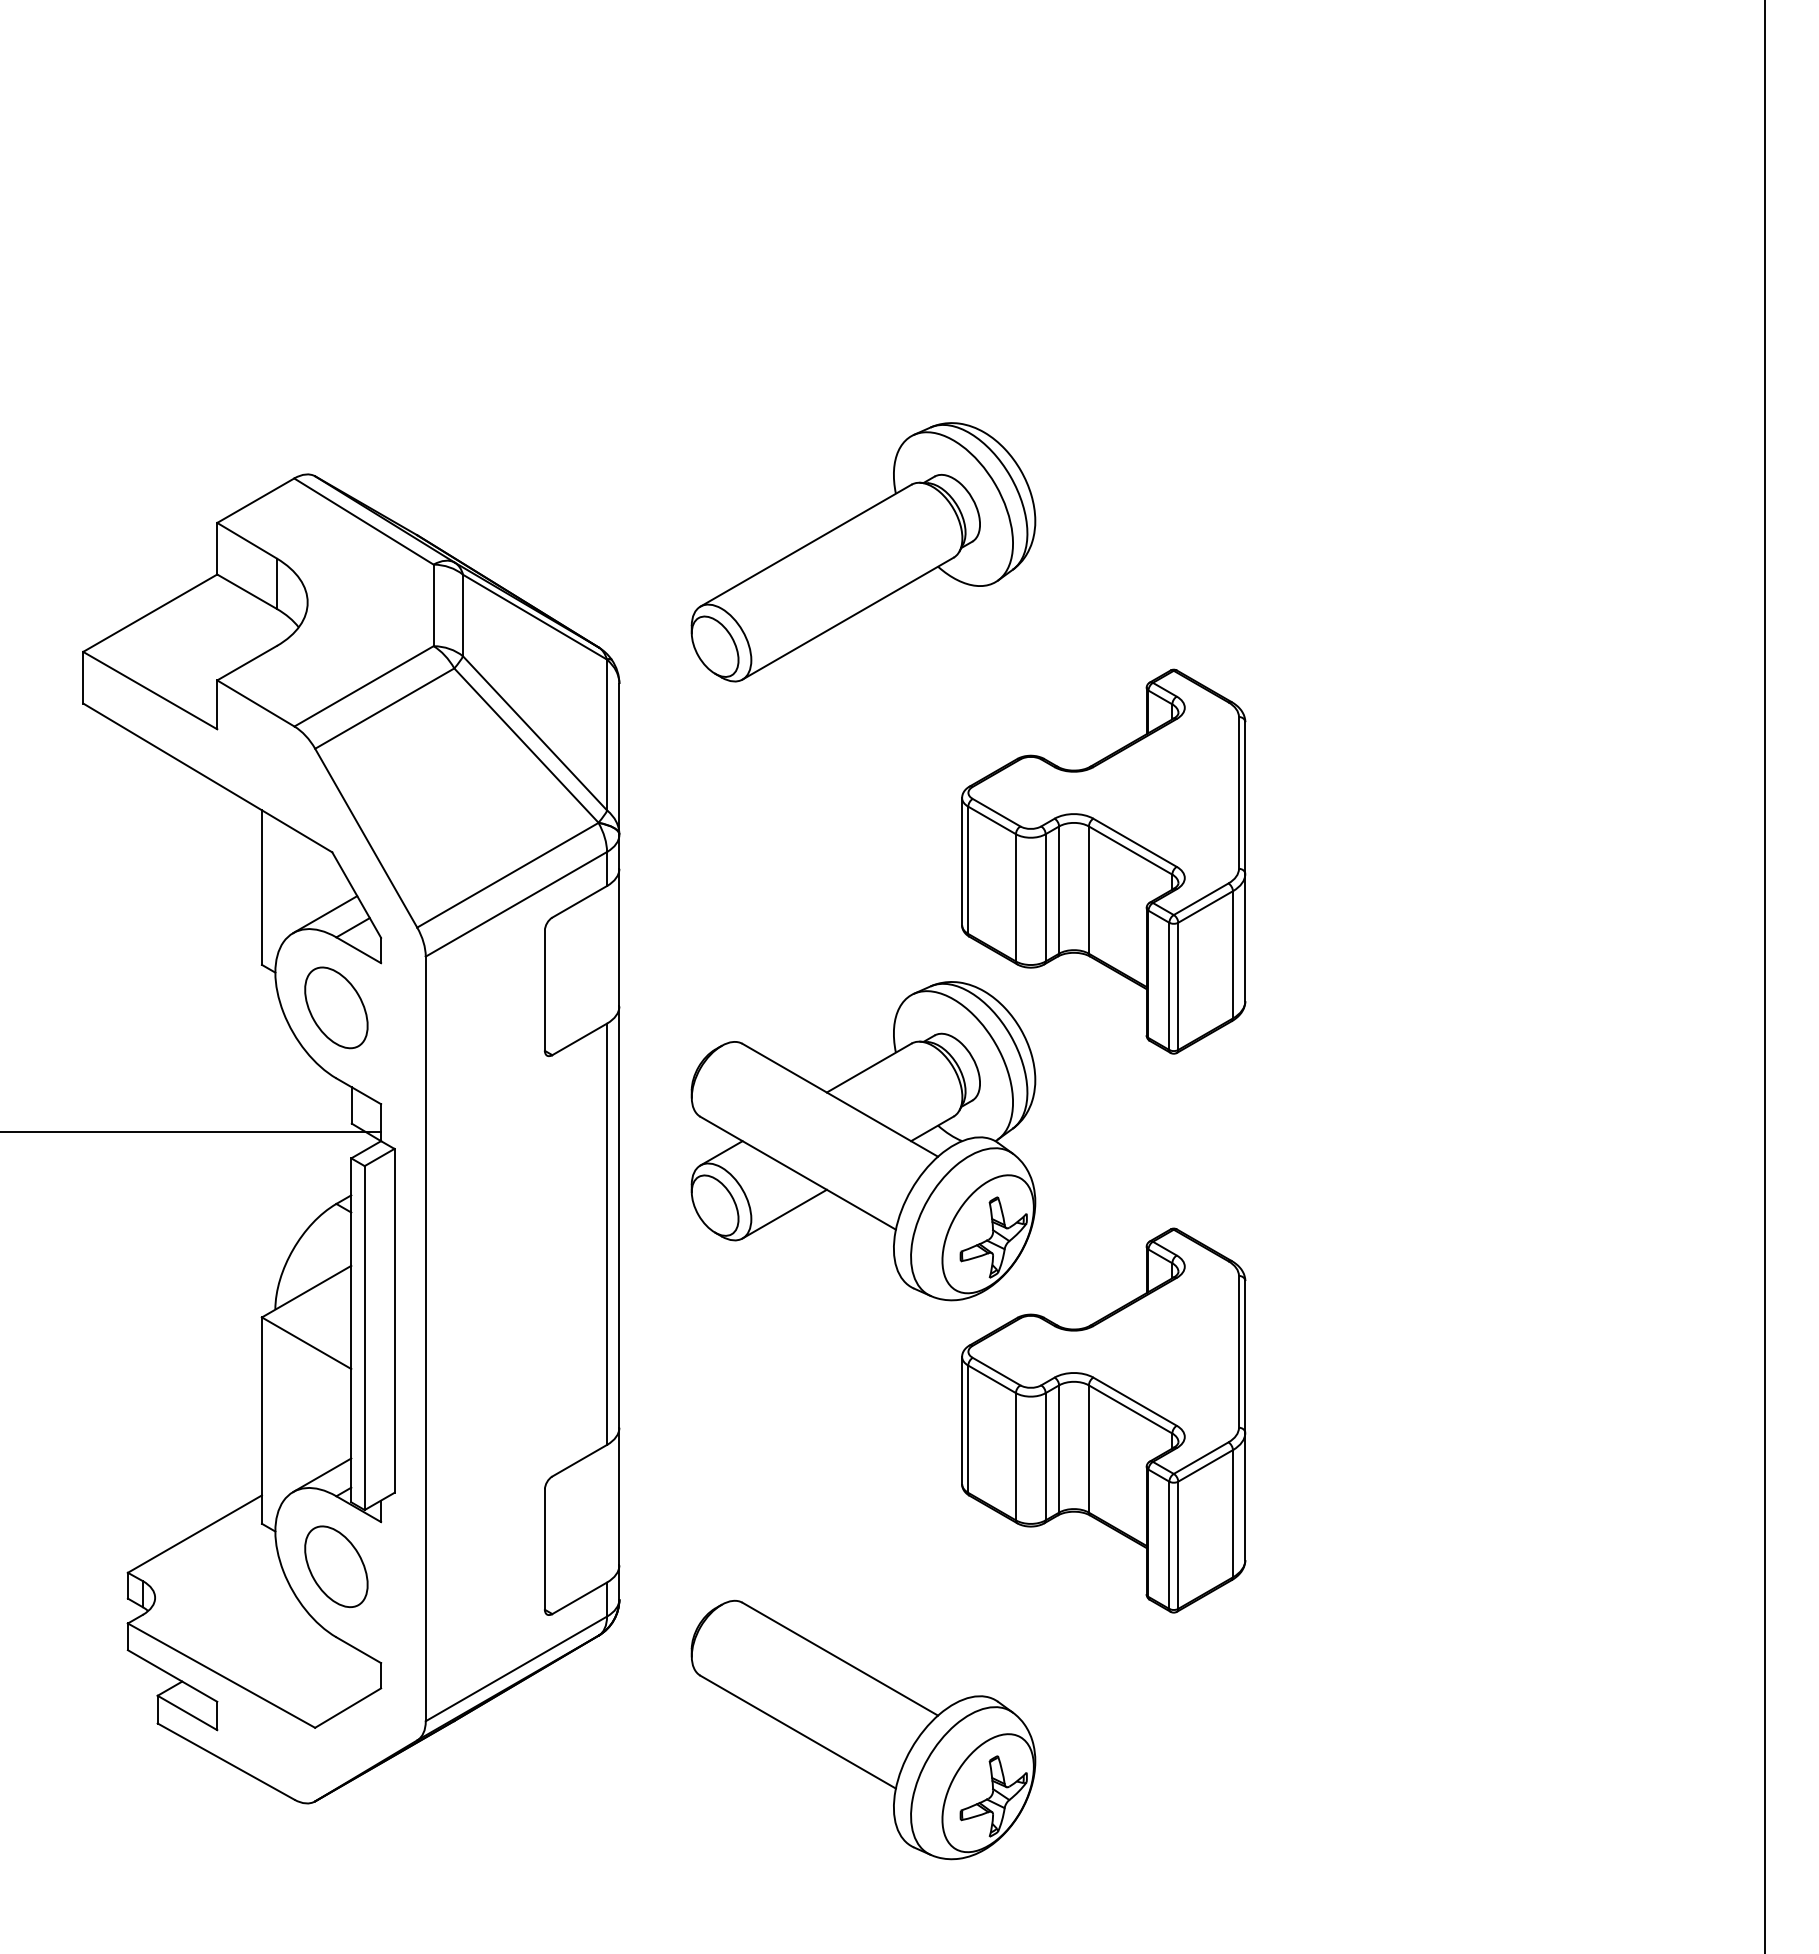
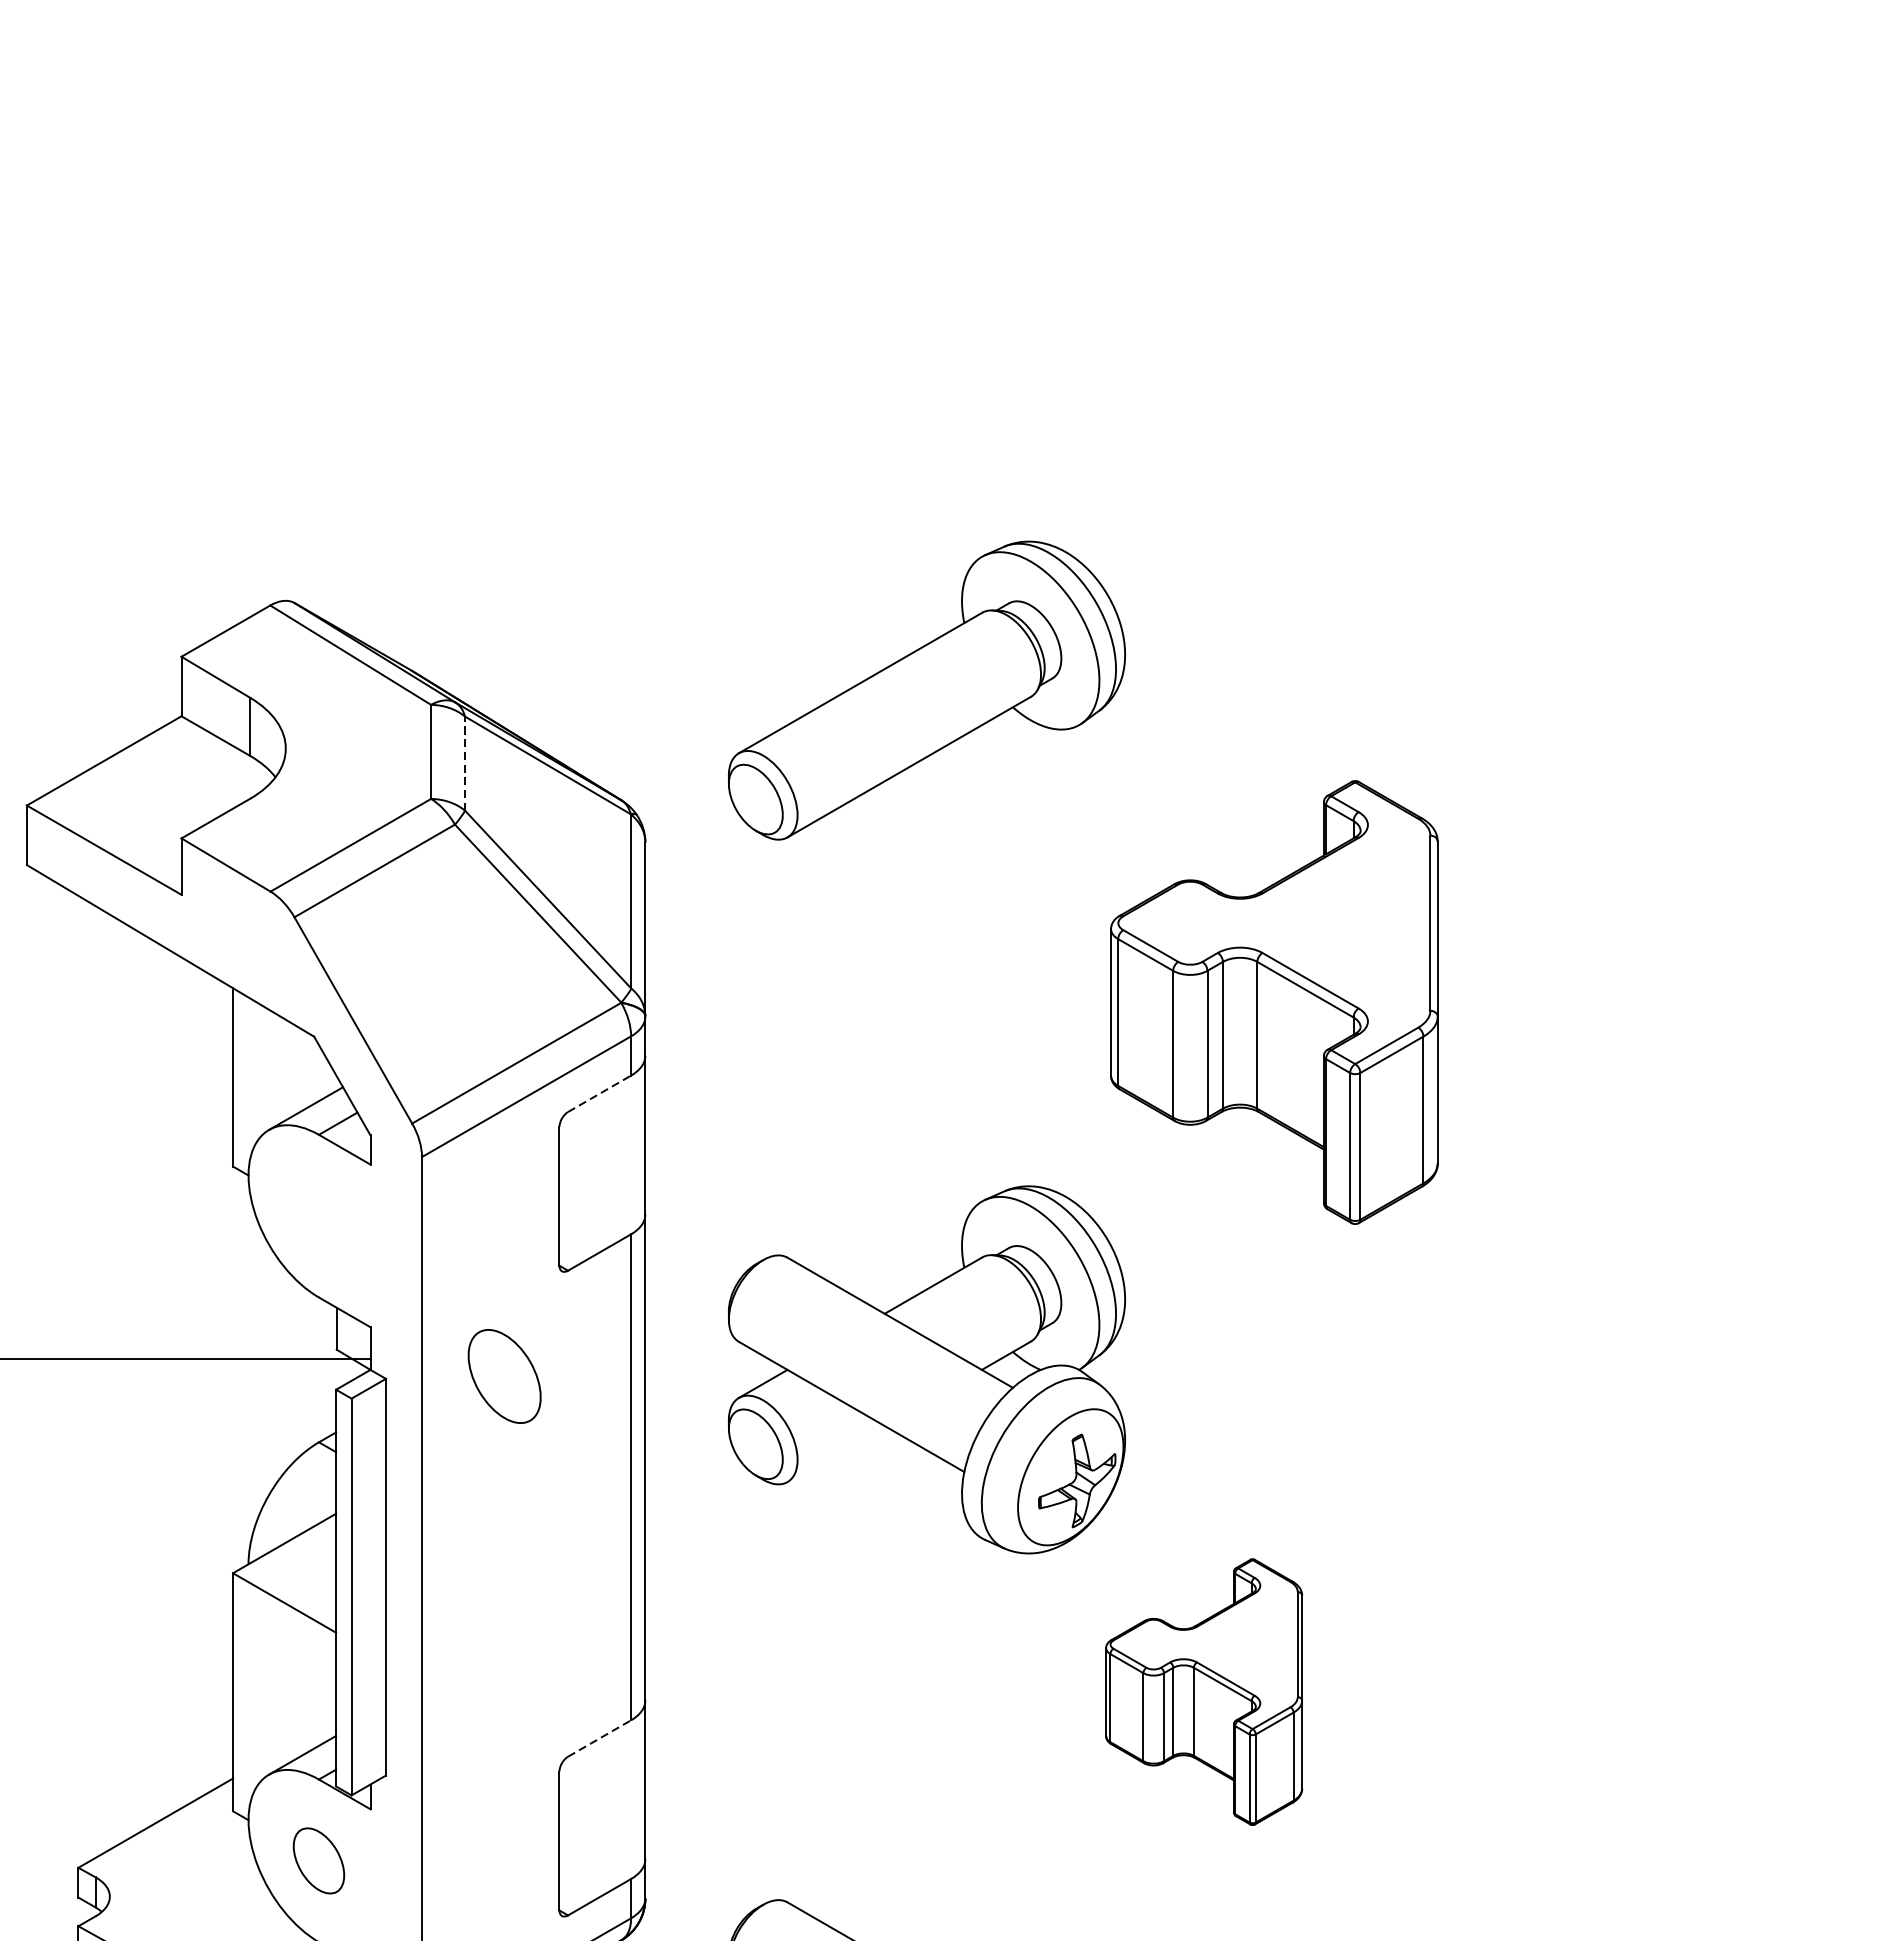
line: (463, 615) -> (465, 763), solid -> dashed
part: (1103, 861) -> (1274, 1002), moved
line: (579, 901) -> (599, 1093), solid -> dashed
part: (336, 1007) -> (504, 1376), moved
line: (784, 1213) -> (835, 1453), removed
part: (1103, 1420) -> (1203, 1692), size x0.6
line: (579, 1460) -> (599, 1738), solid -> dashed
part: (336, 1566) -> (319, 1860), size x0.7

